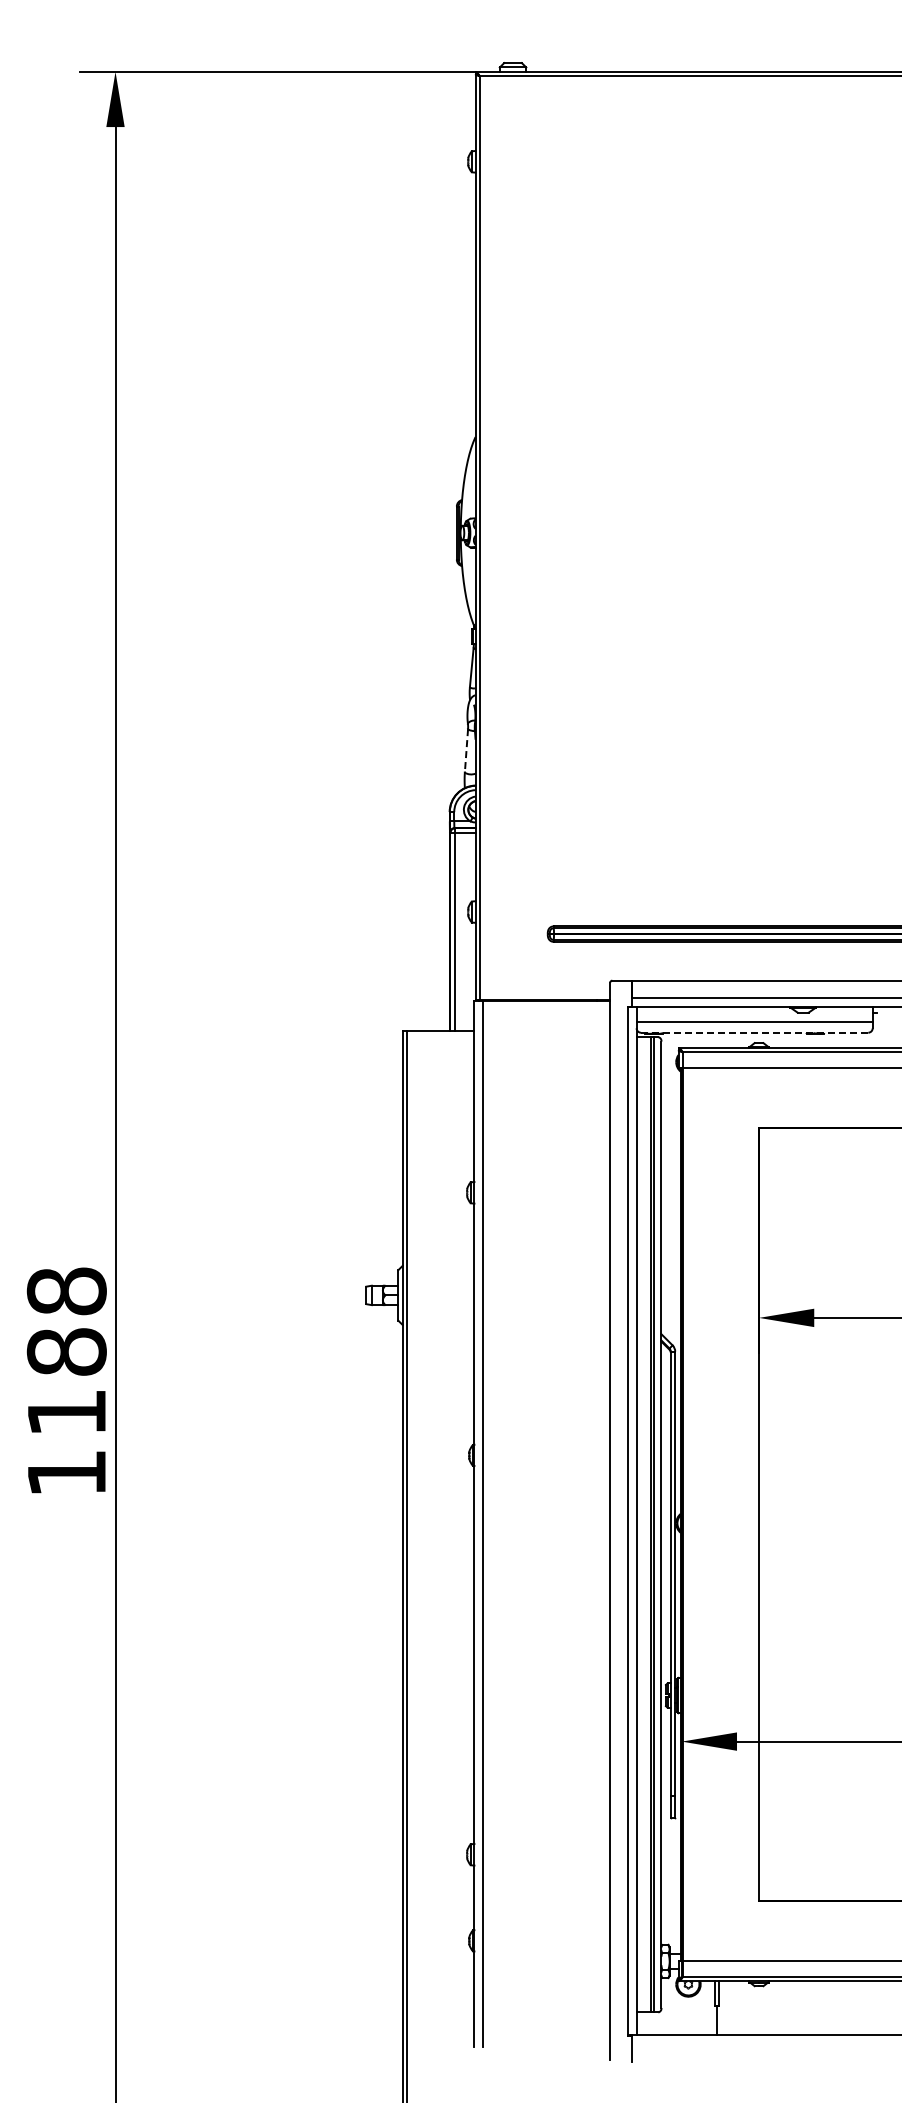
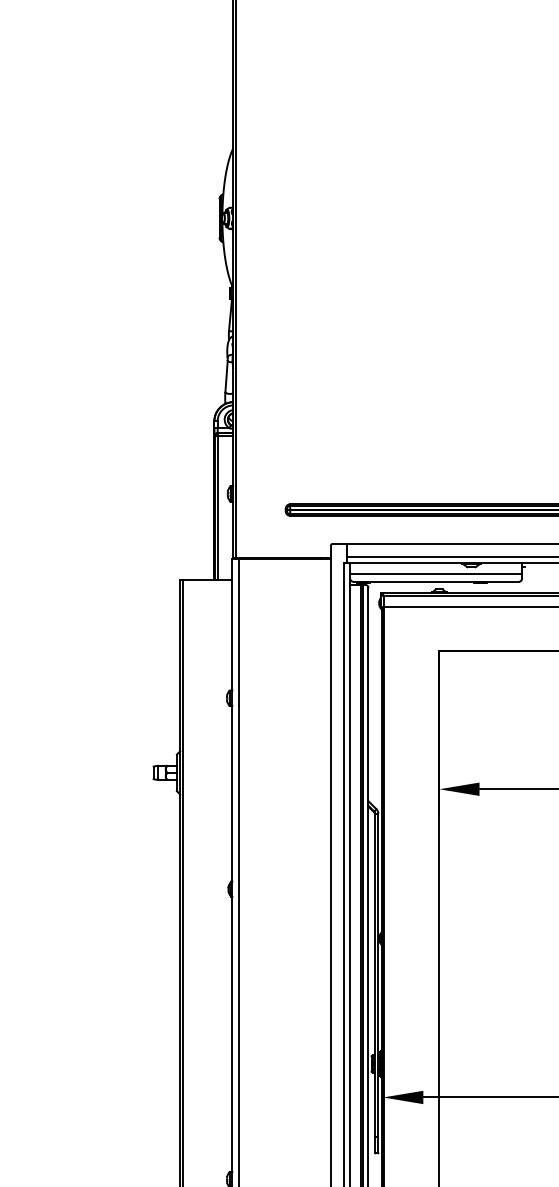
line: (466, 750) -> (226, 376), dashed -> solid
line: (754, 1032) -> (436, 581), dashed -> solid

